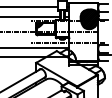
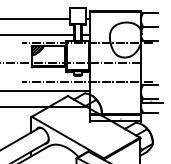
hatch: (89, 19) -> (125, 40), removed

